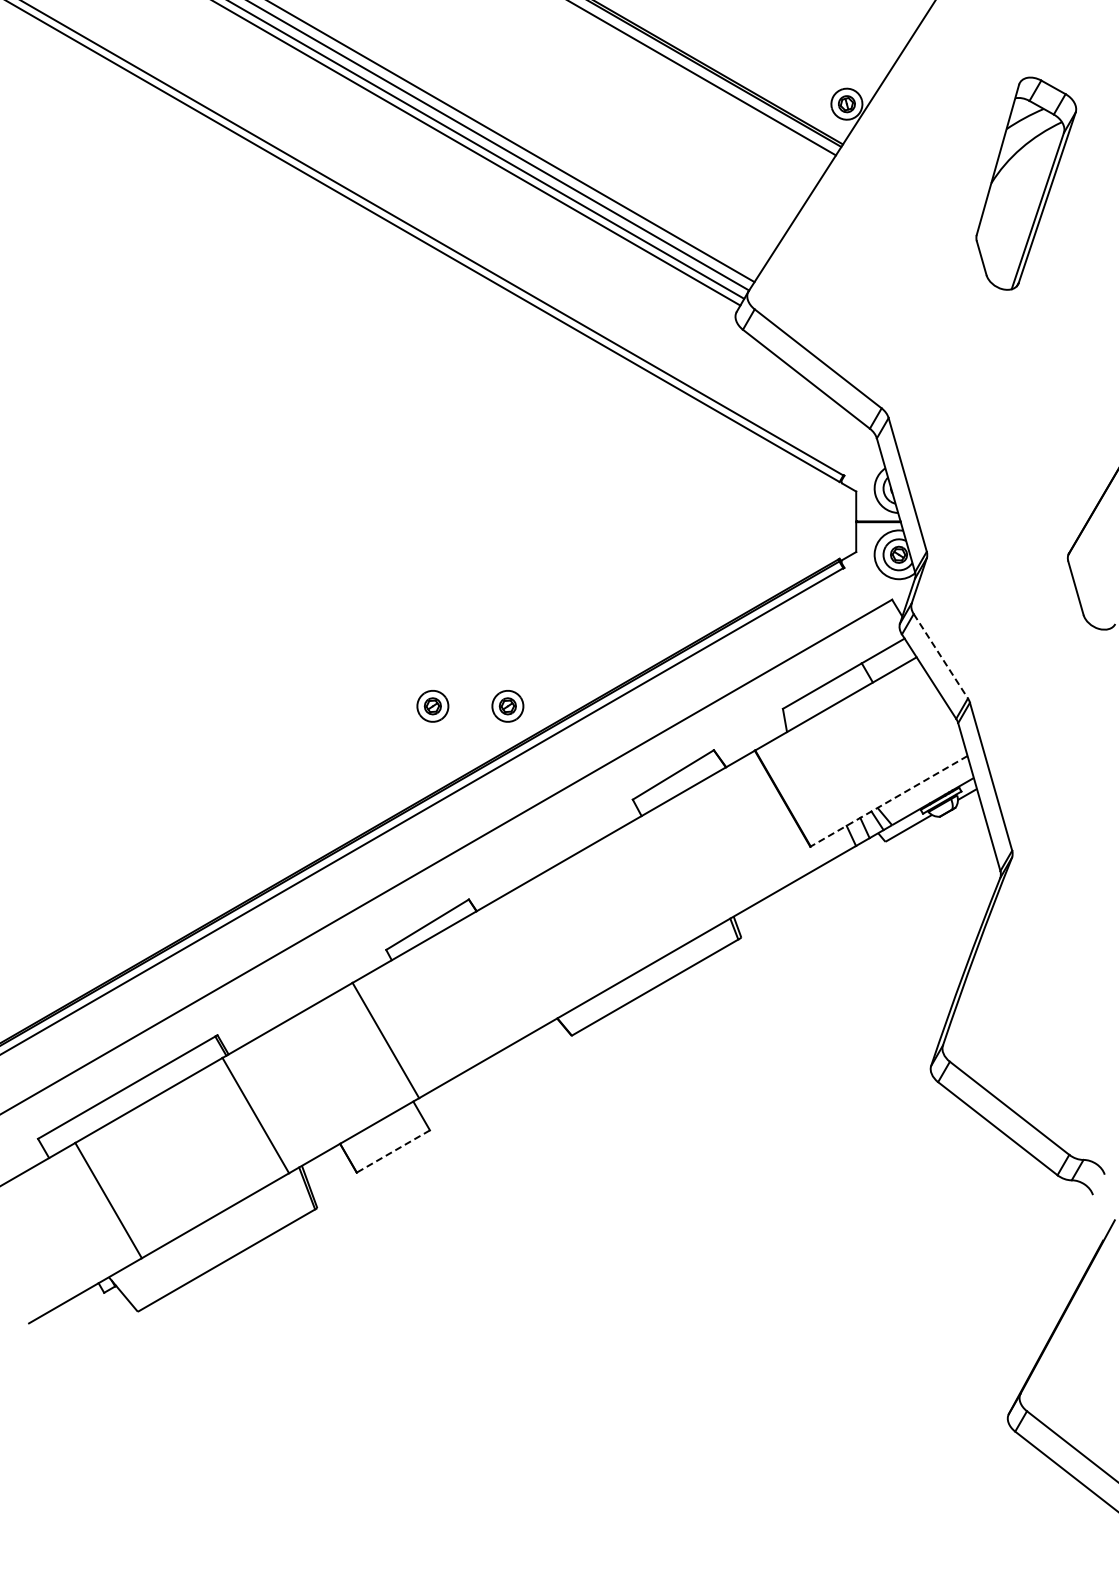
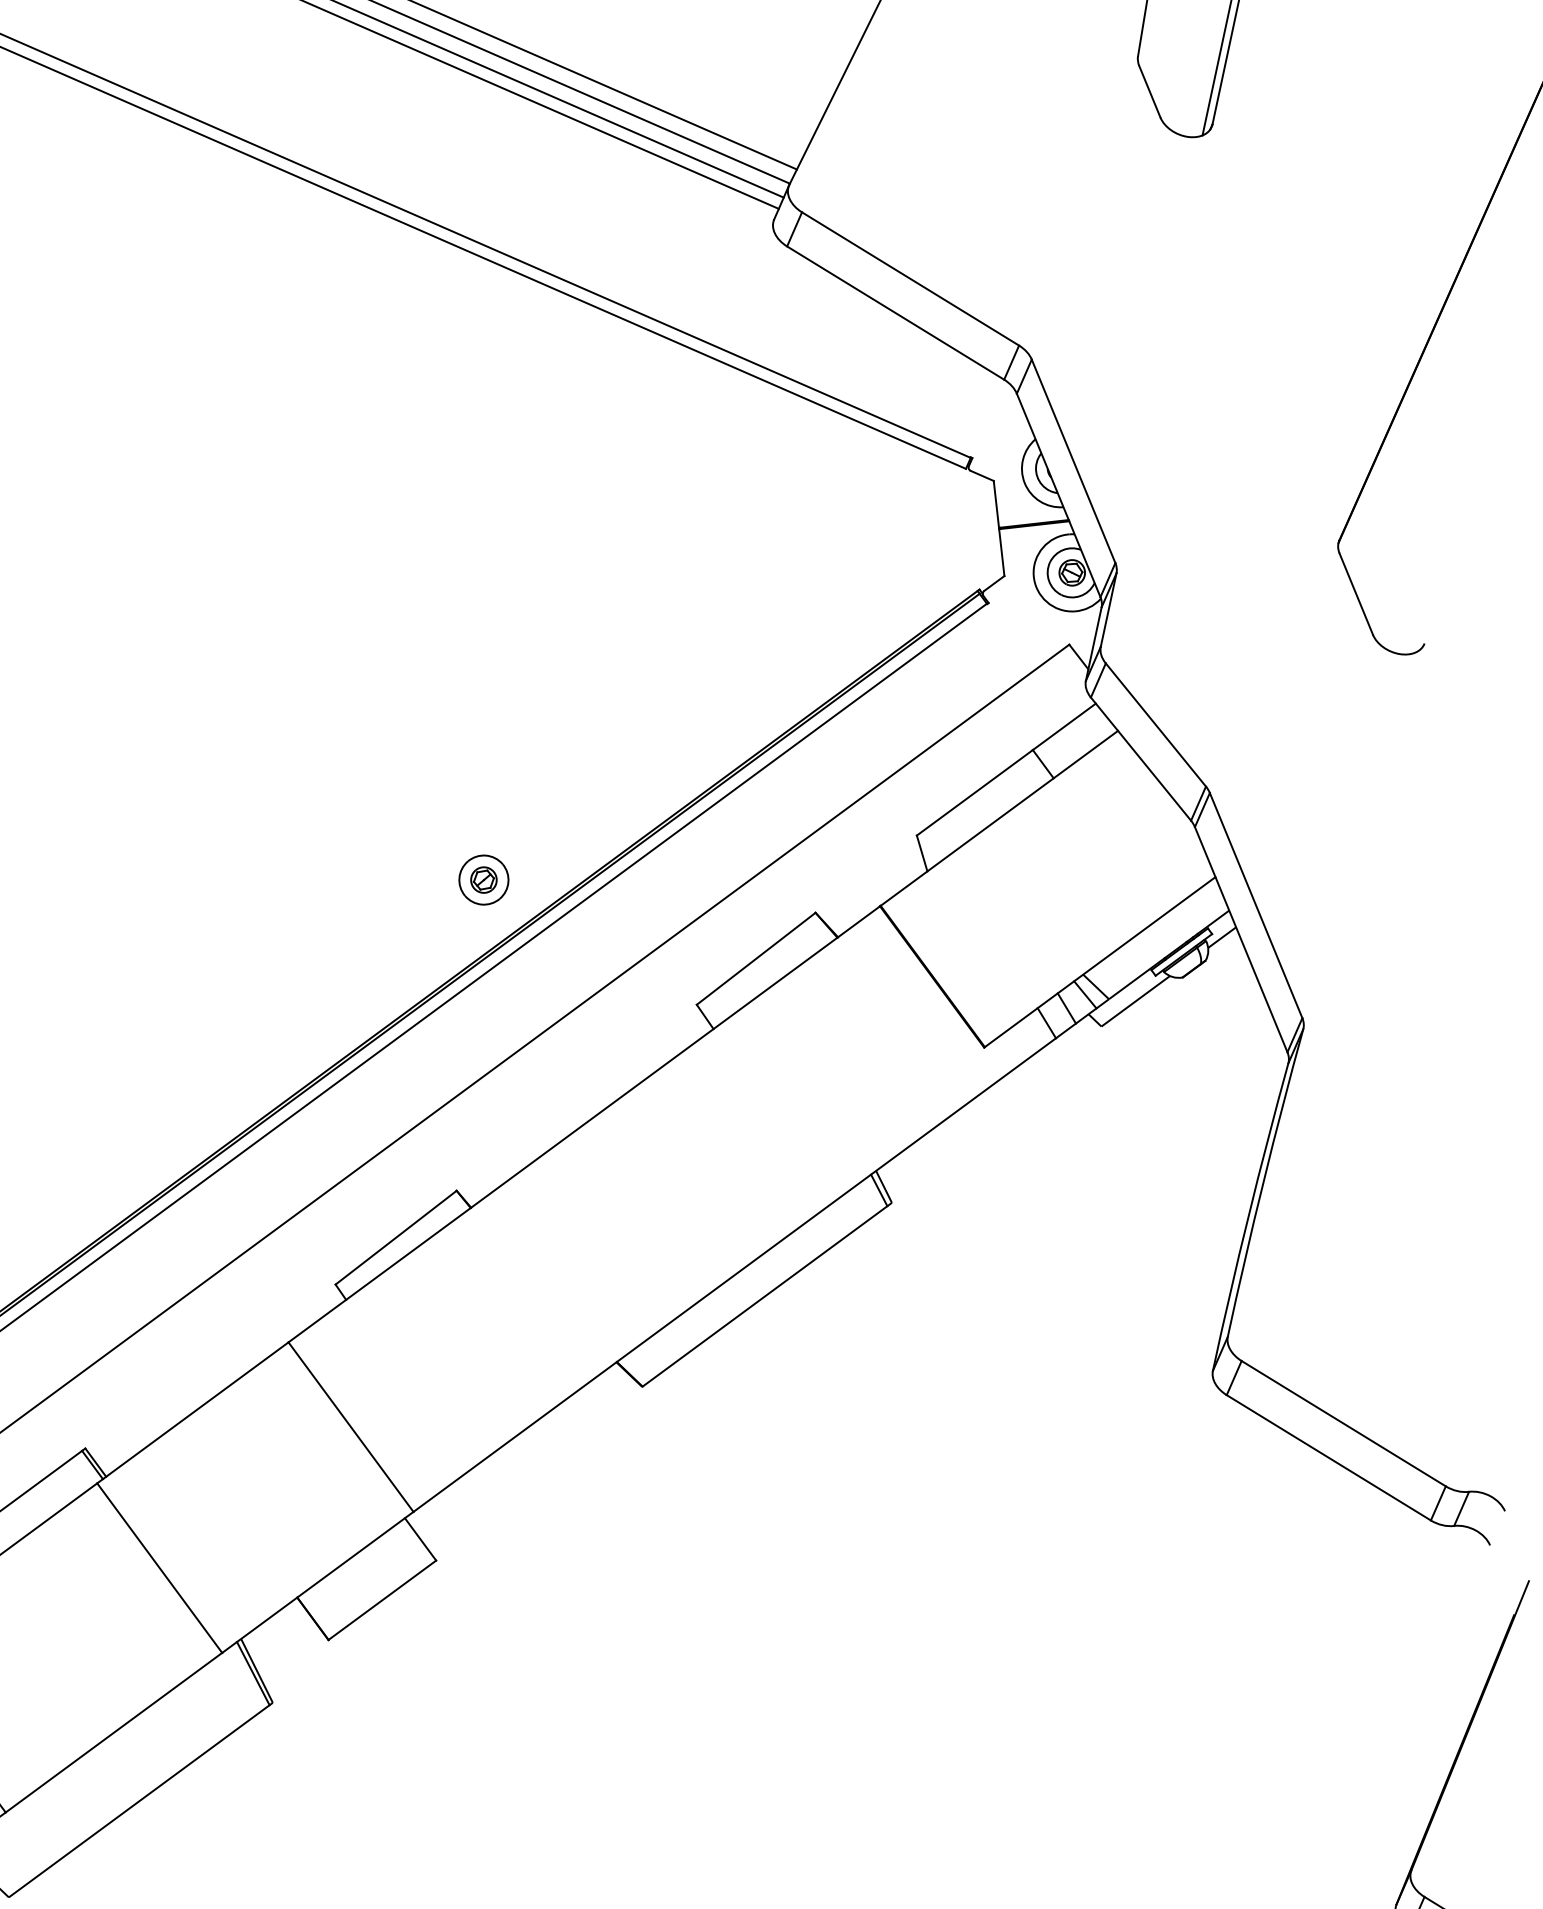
line: (941, 656) -> (1156, 725), dashed -> solid
part: (432, 706) -> (365, 893), removed
line: (889, 801) -> (1100, 962), dashed -> solid
line: (392, 1151) -> (380, 1600), dashed -> solid

